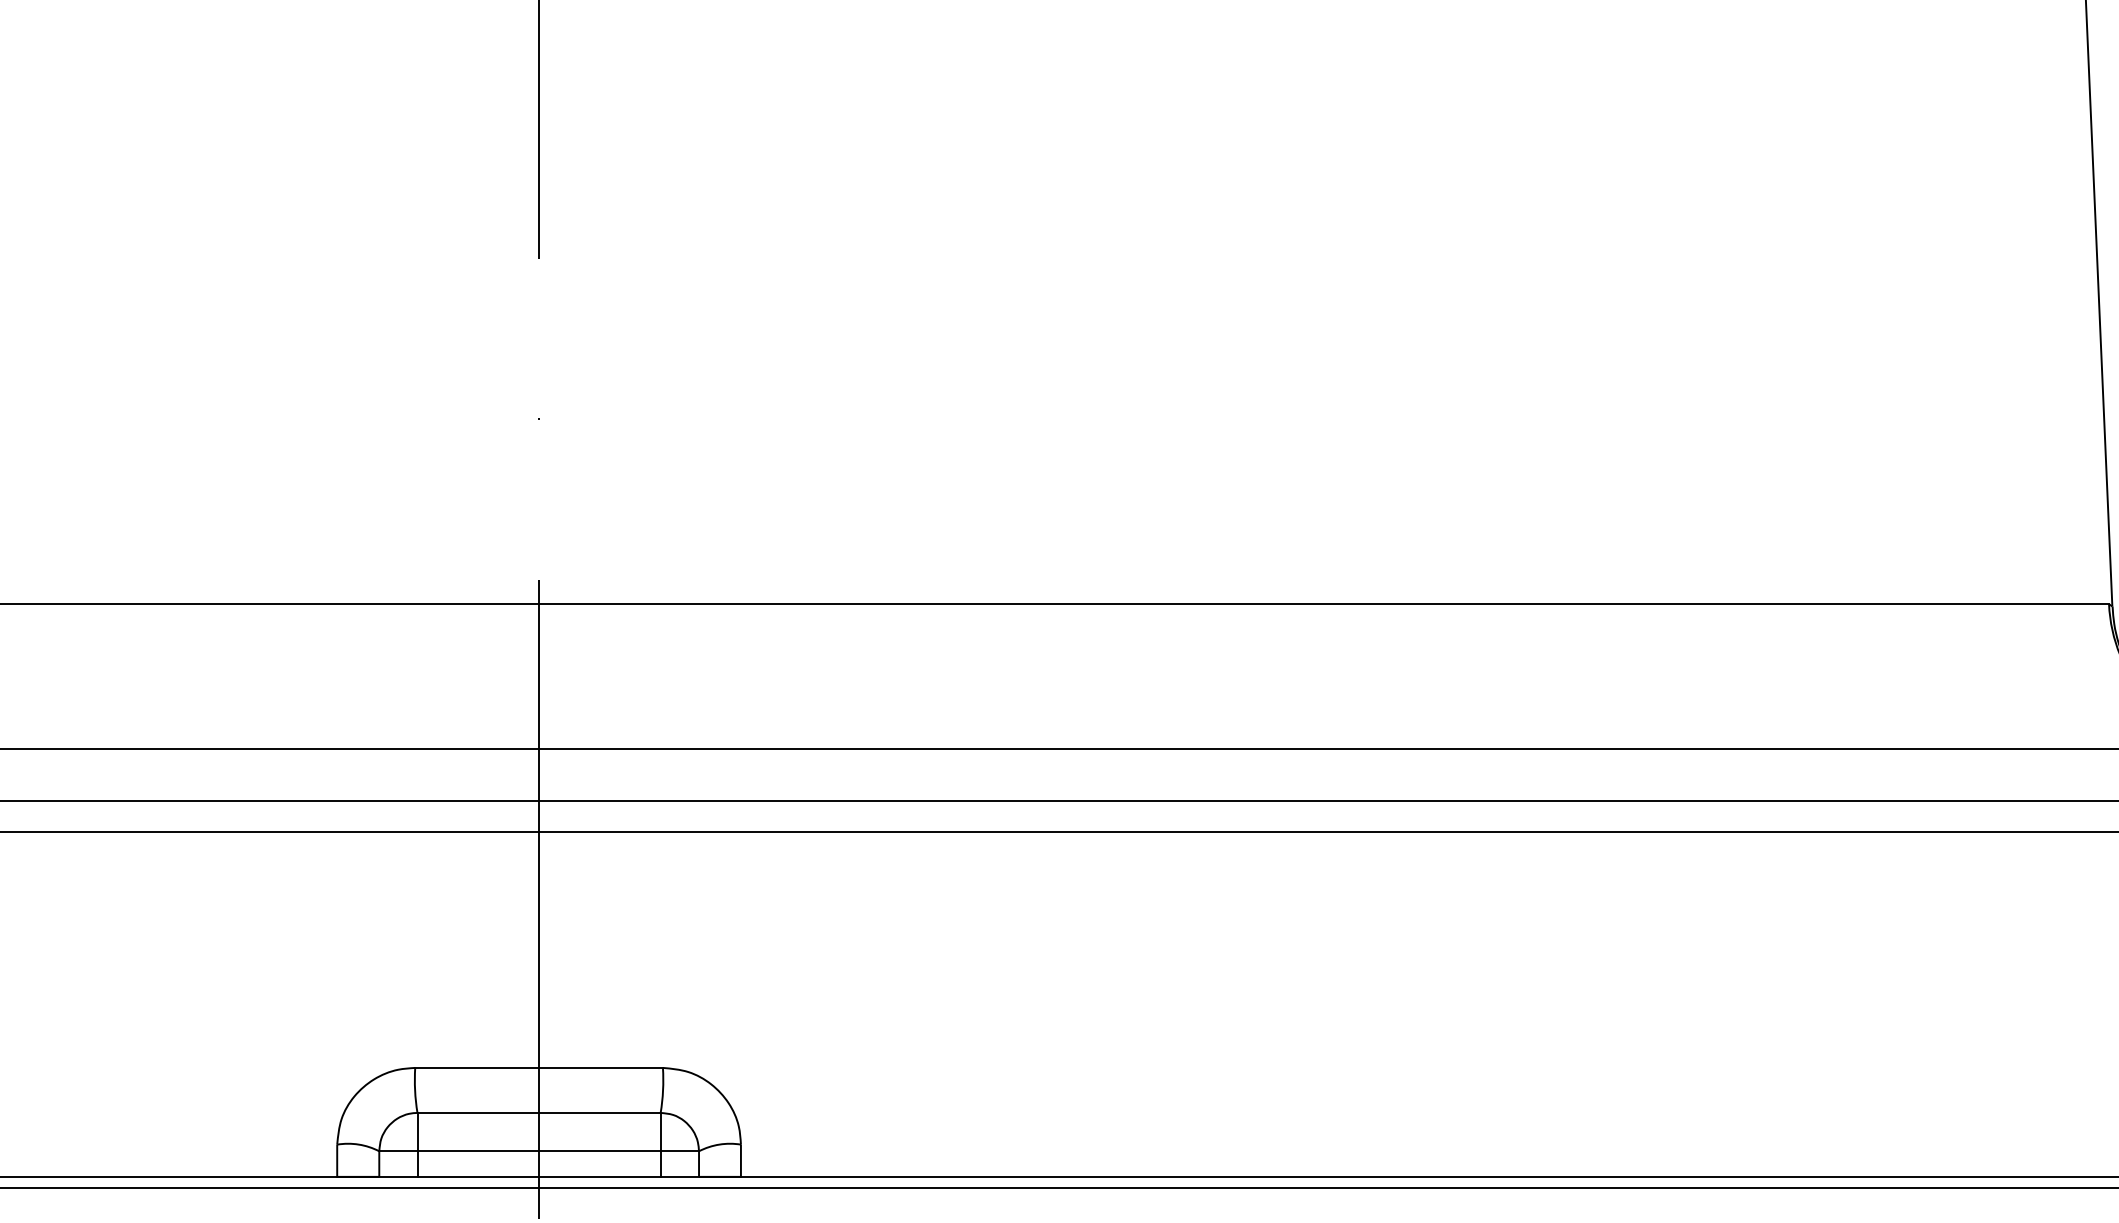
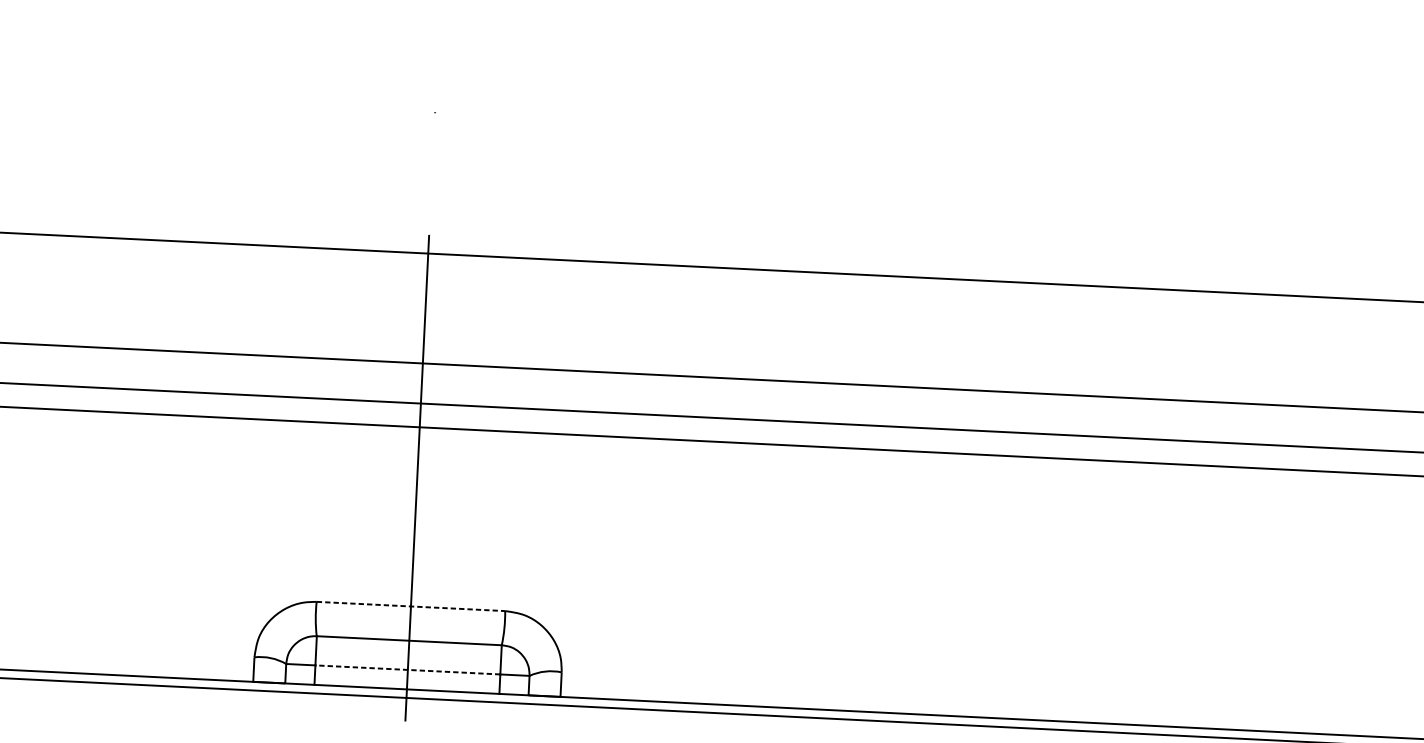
line: (539, 1067) -> (411, 606), solid -> dashed
line: (538, 1151) -> (407, 670), solid -> dashed

